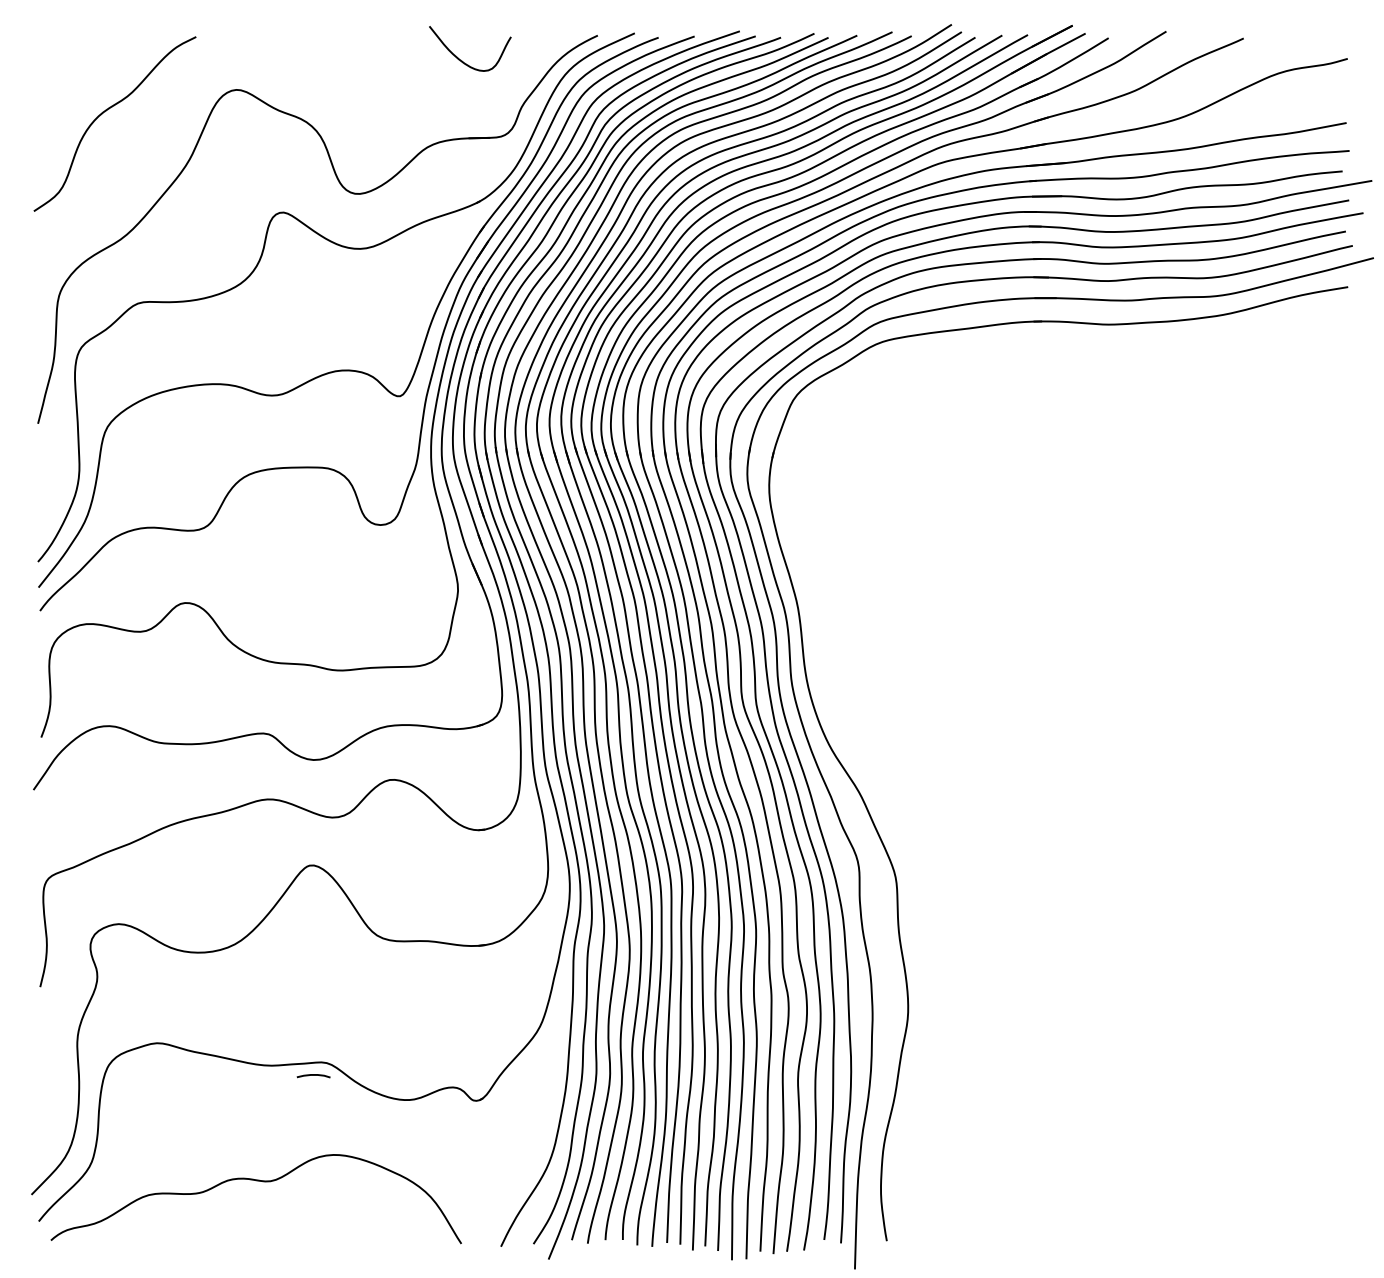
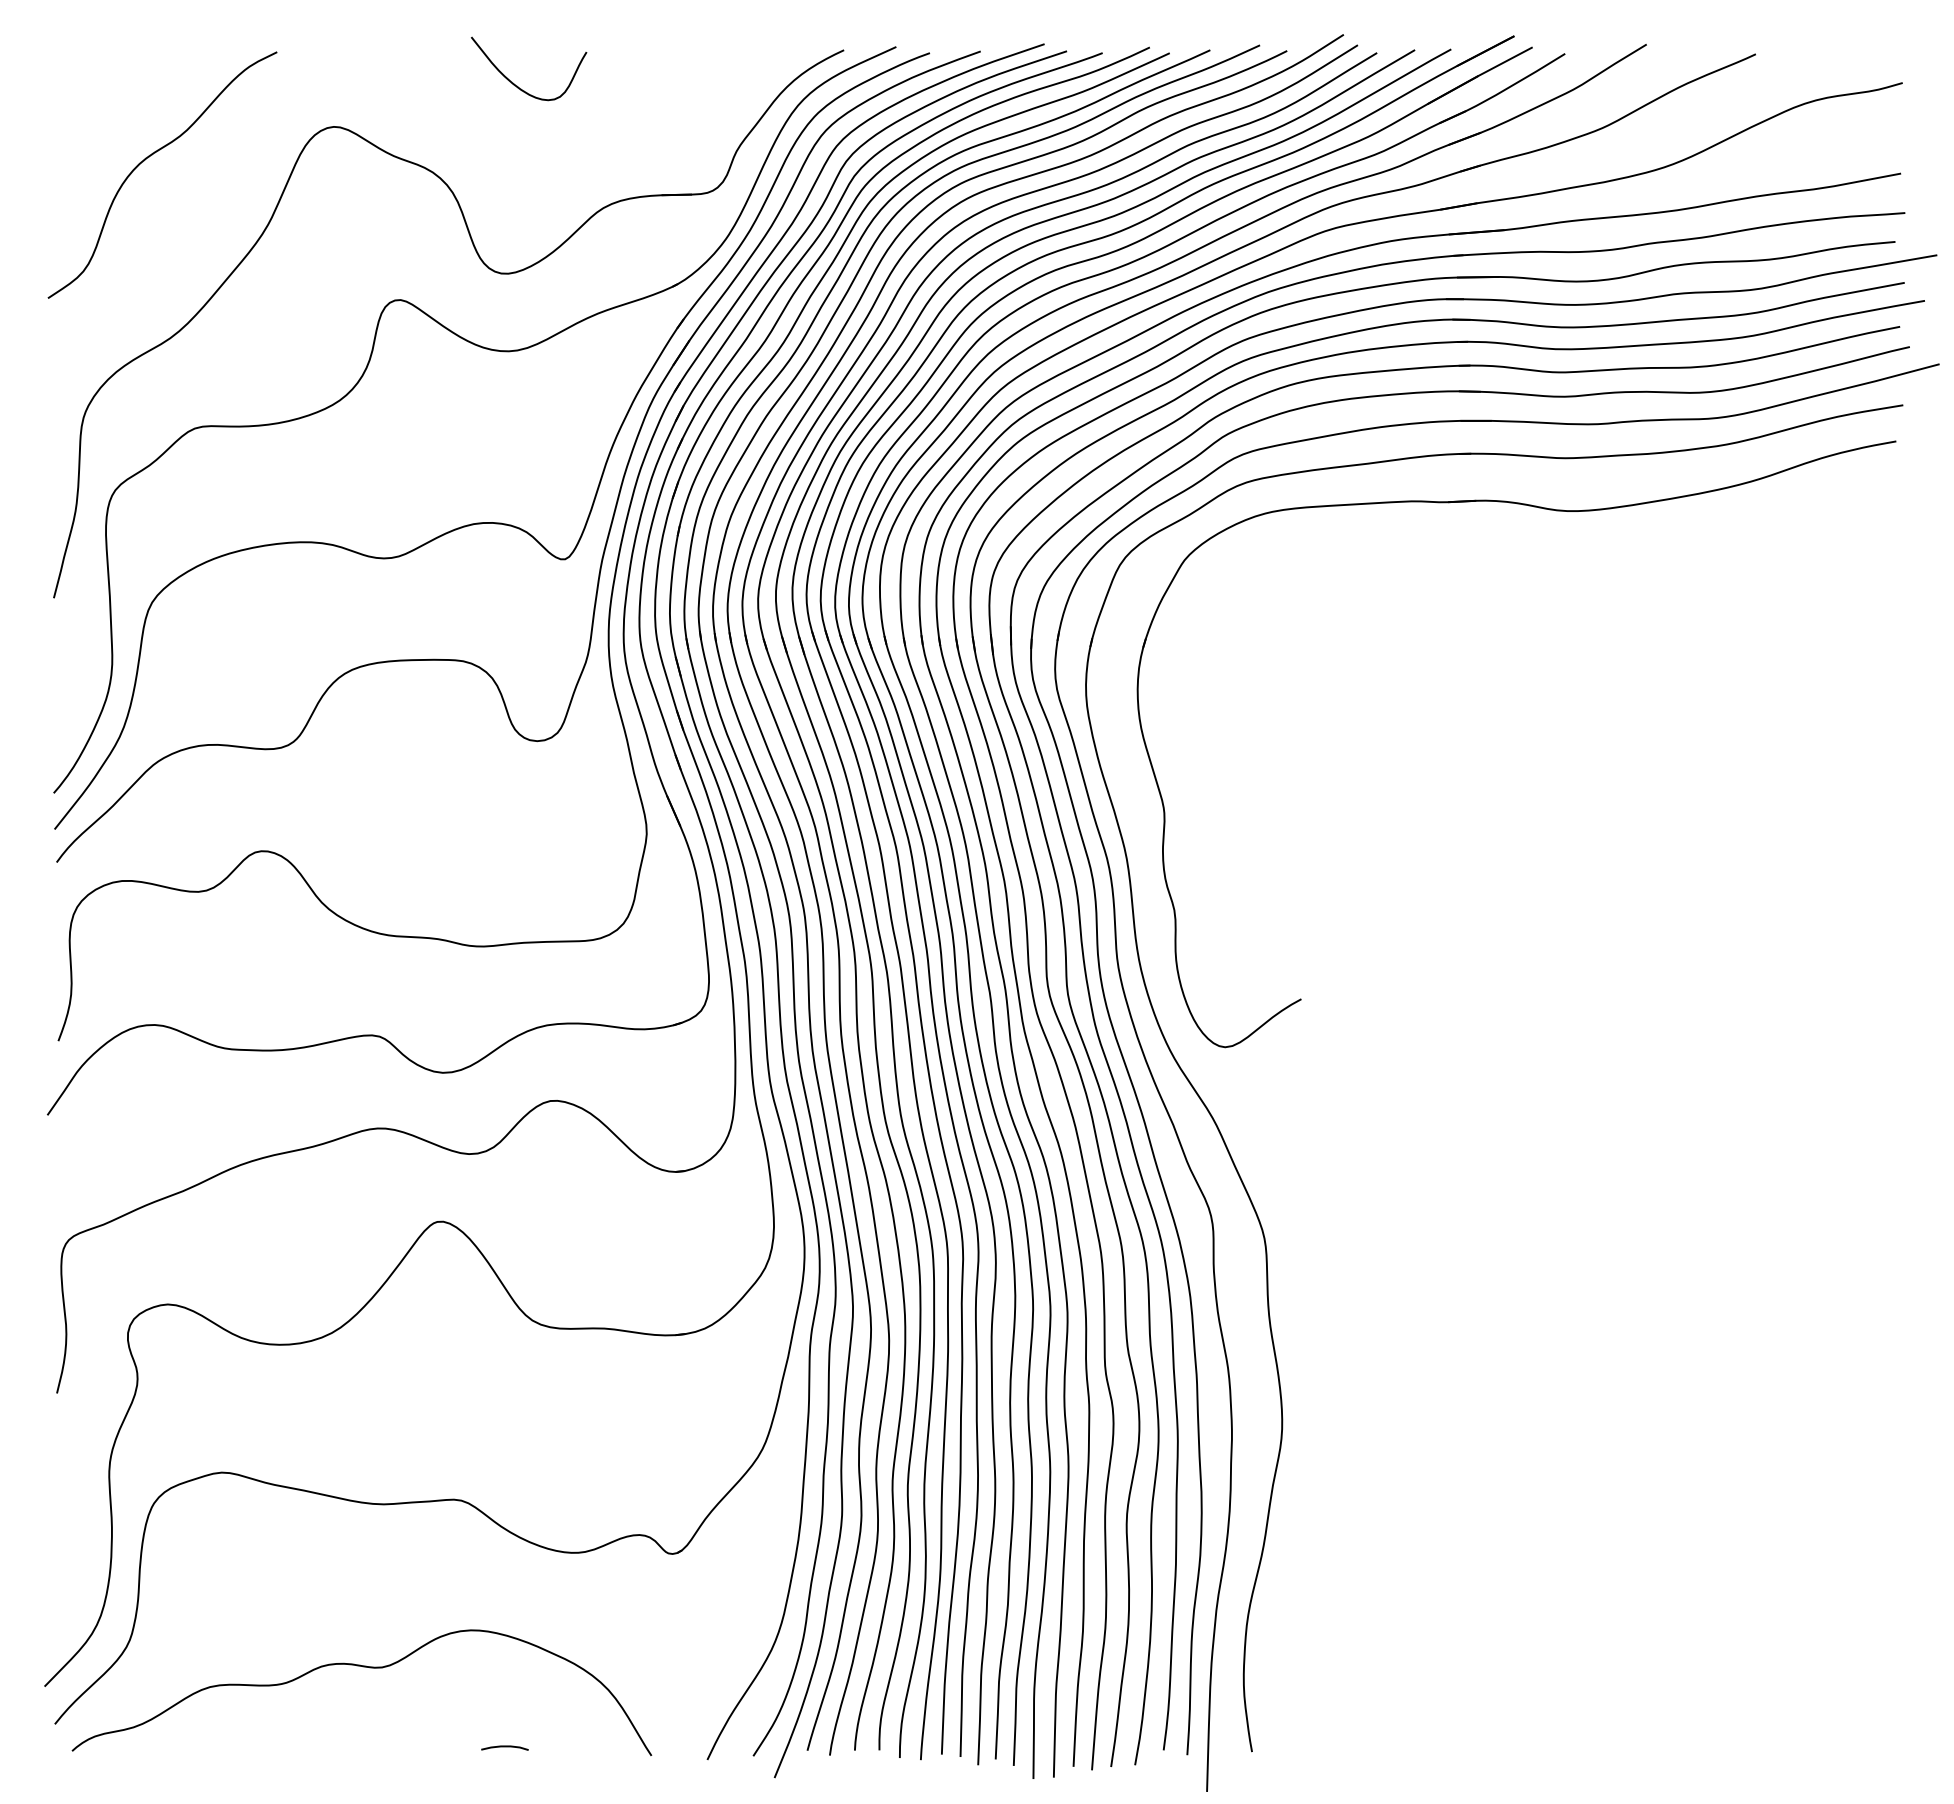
curve: (462, 60) -> (517, 85), moved
part: (1097, 361) -> (1549, 510), added
curve: (313, 1075) -> (504, 1747), moved

